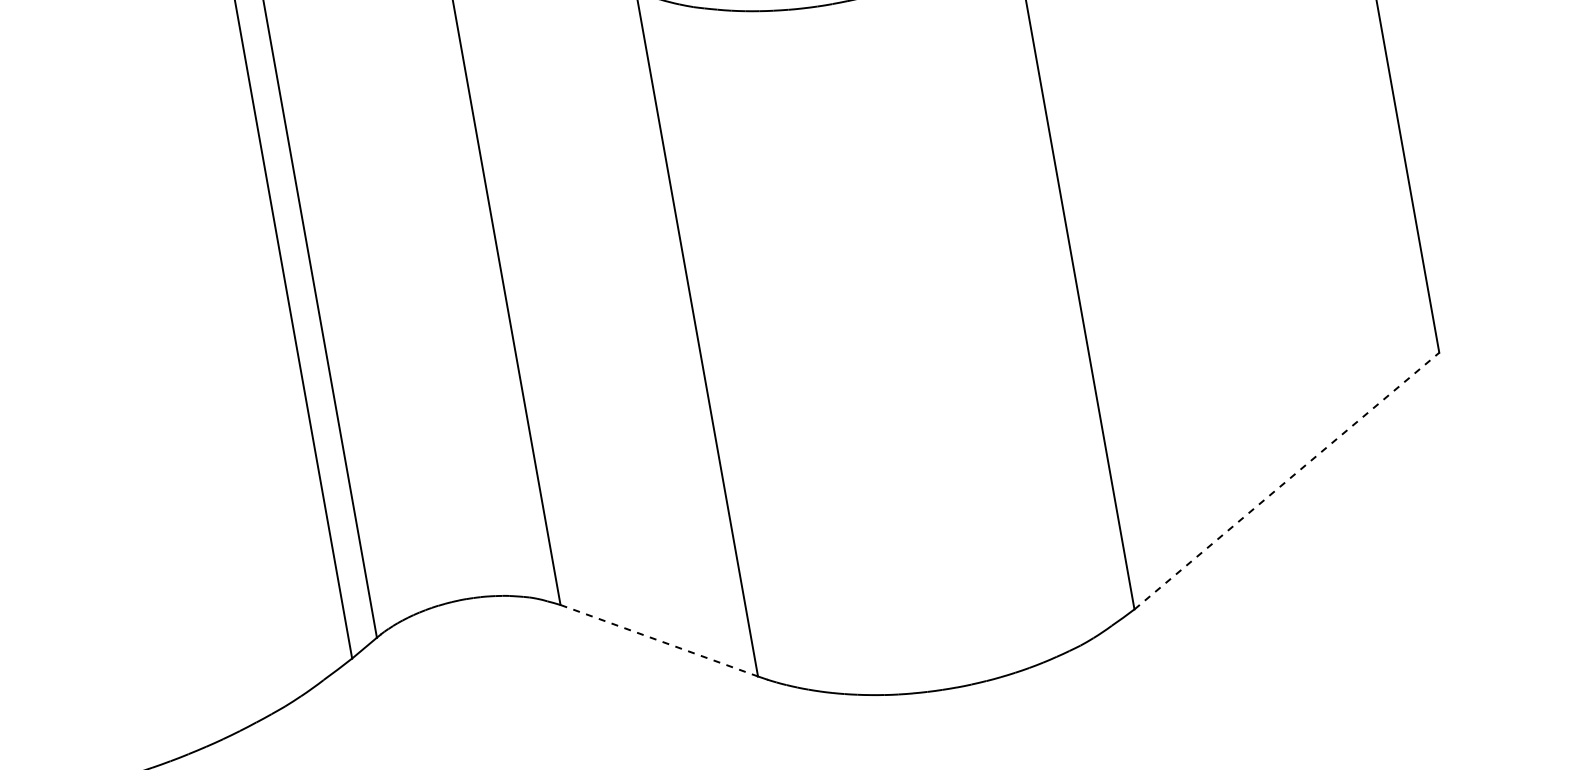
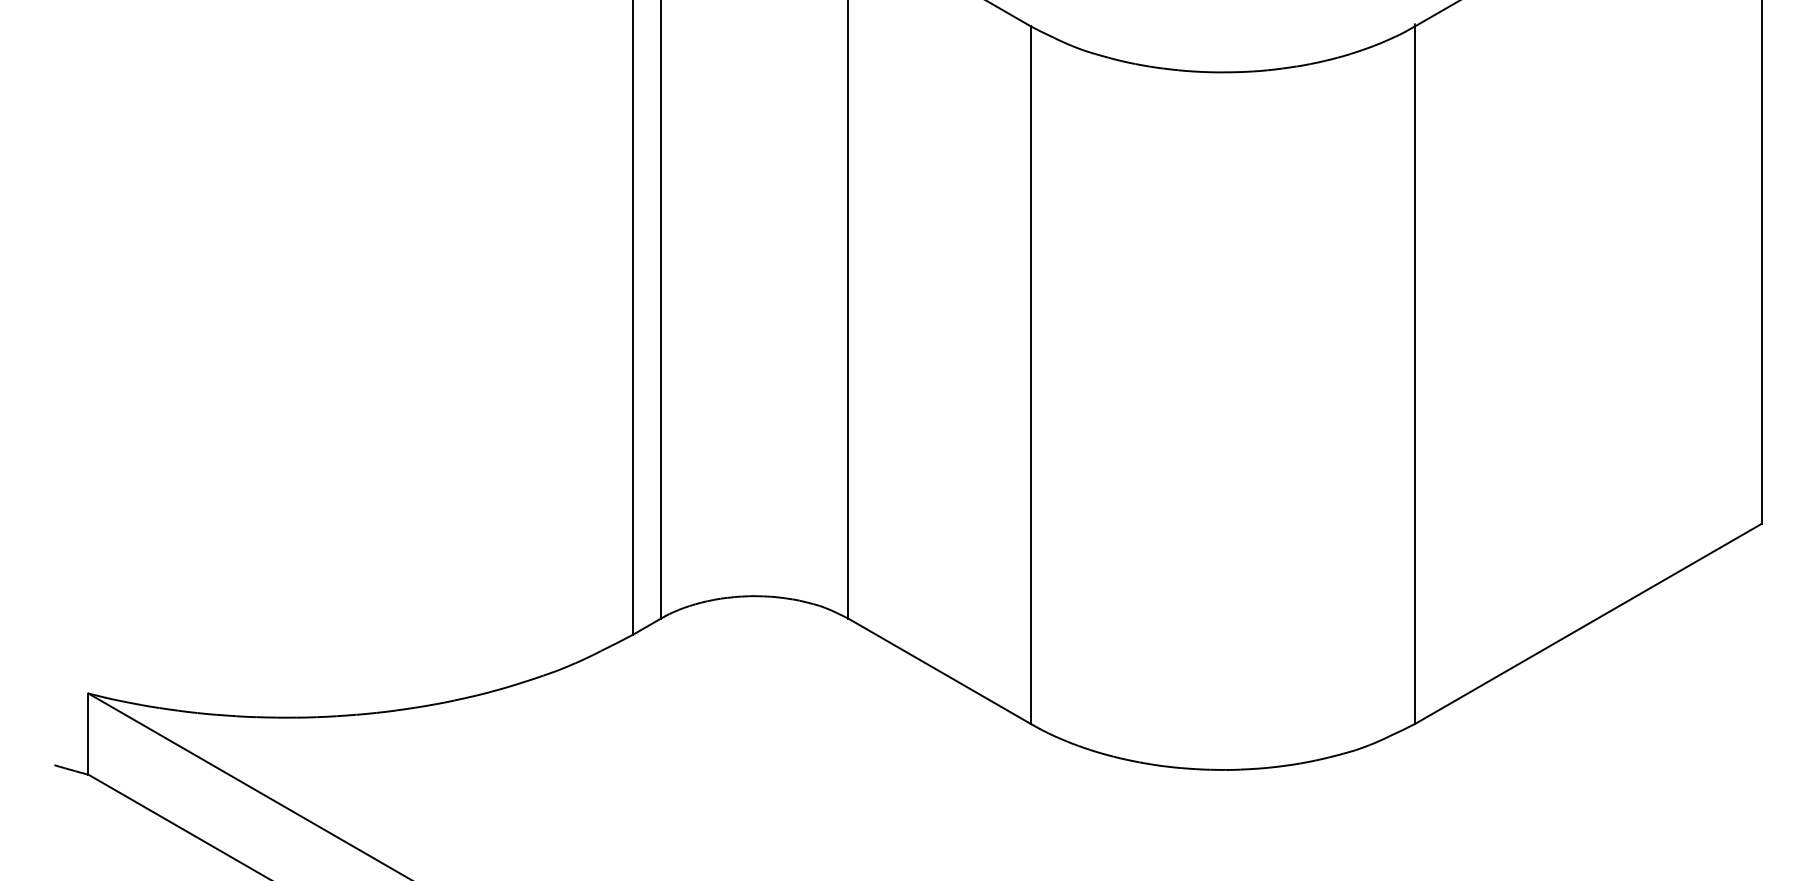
line: (1287, 480) -> (1588, 623), dashed -> solid
line: (660, 640) -> (940, 671), dashed -> solid

